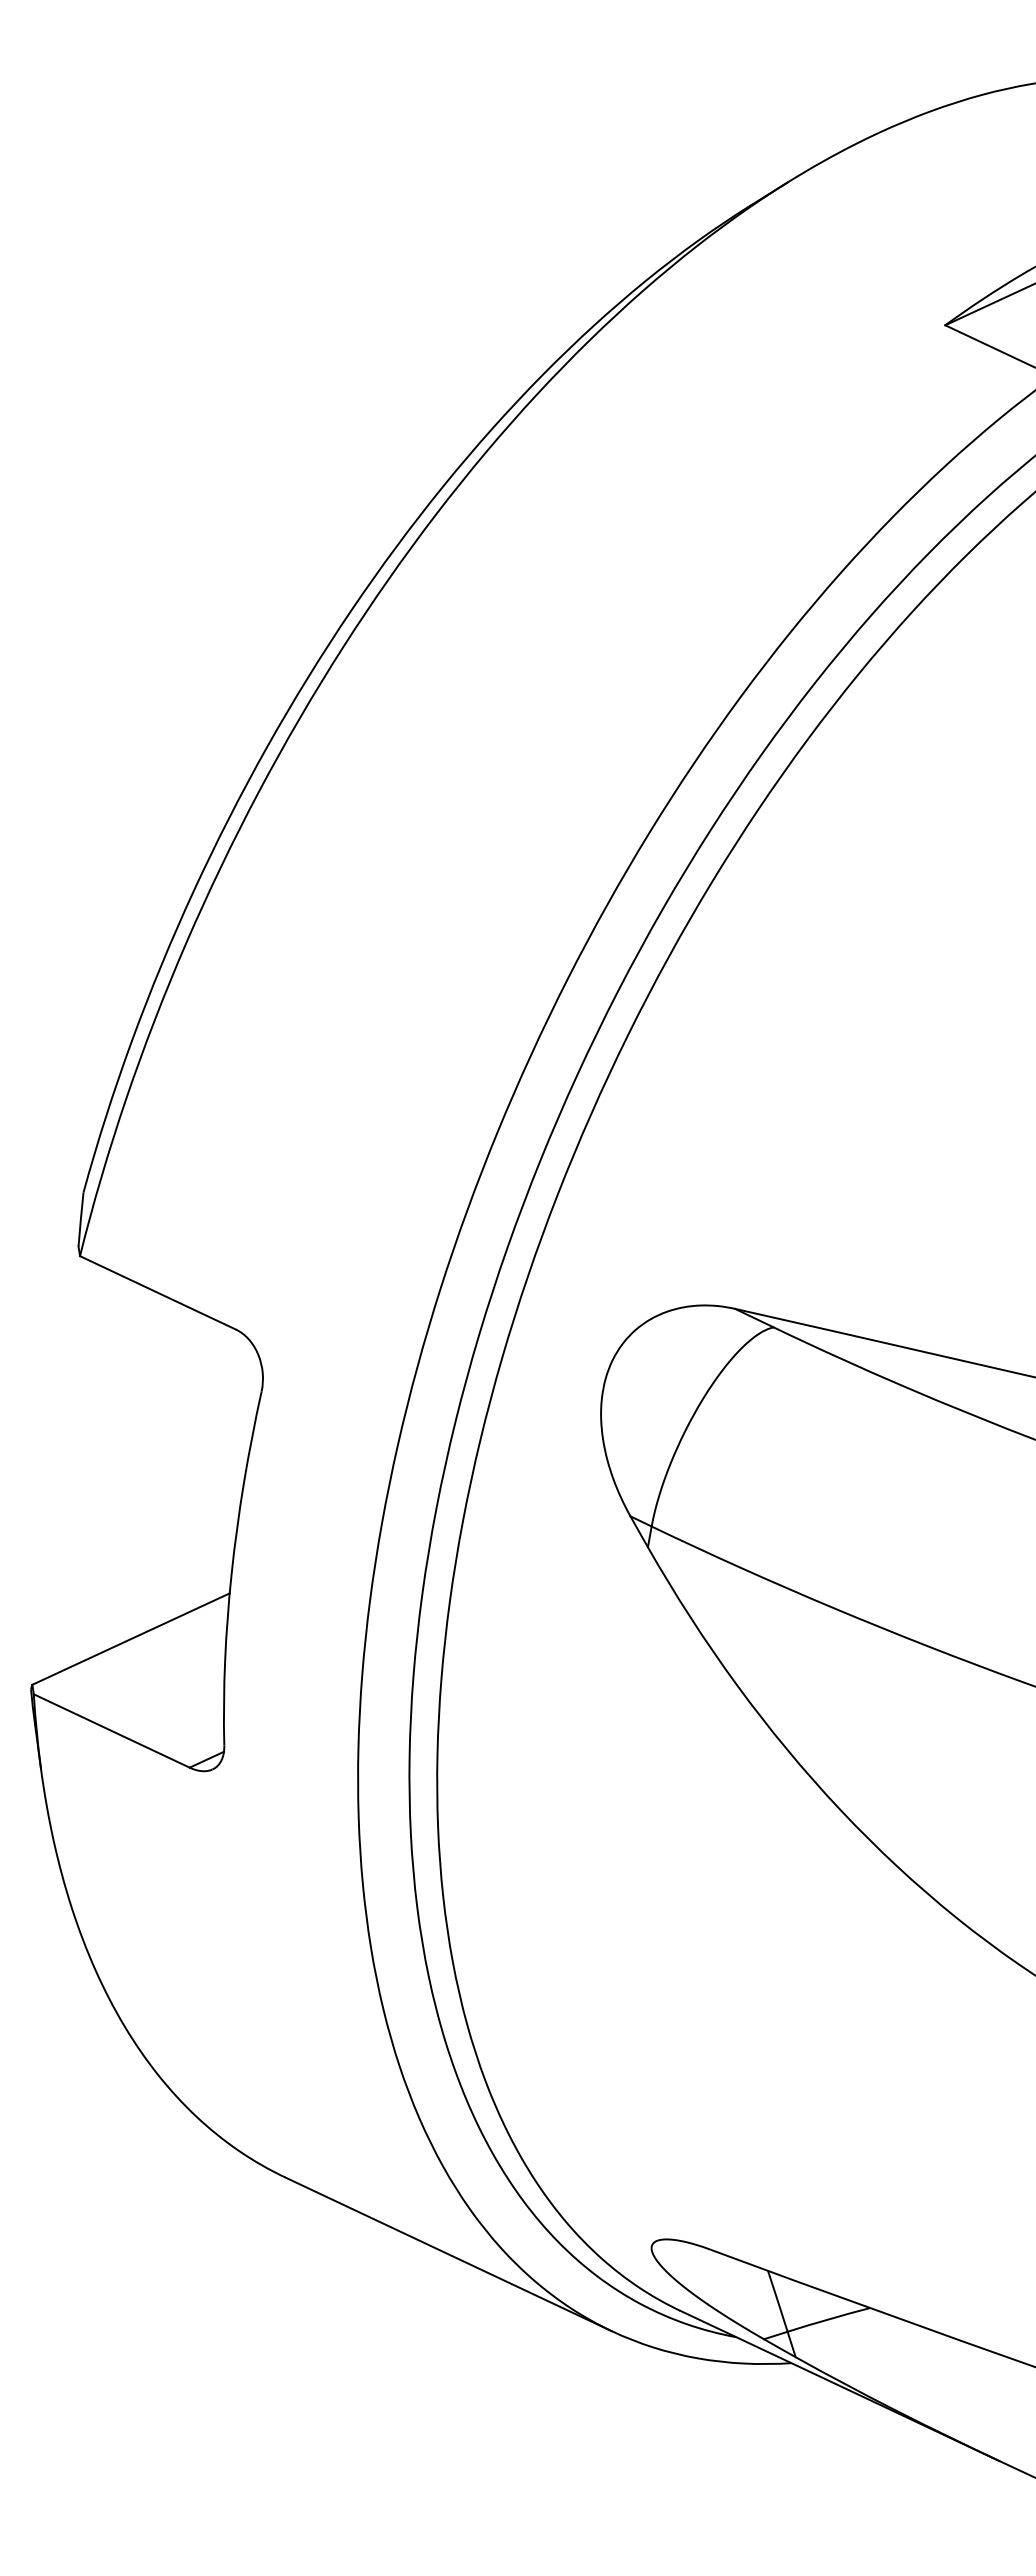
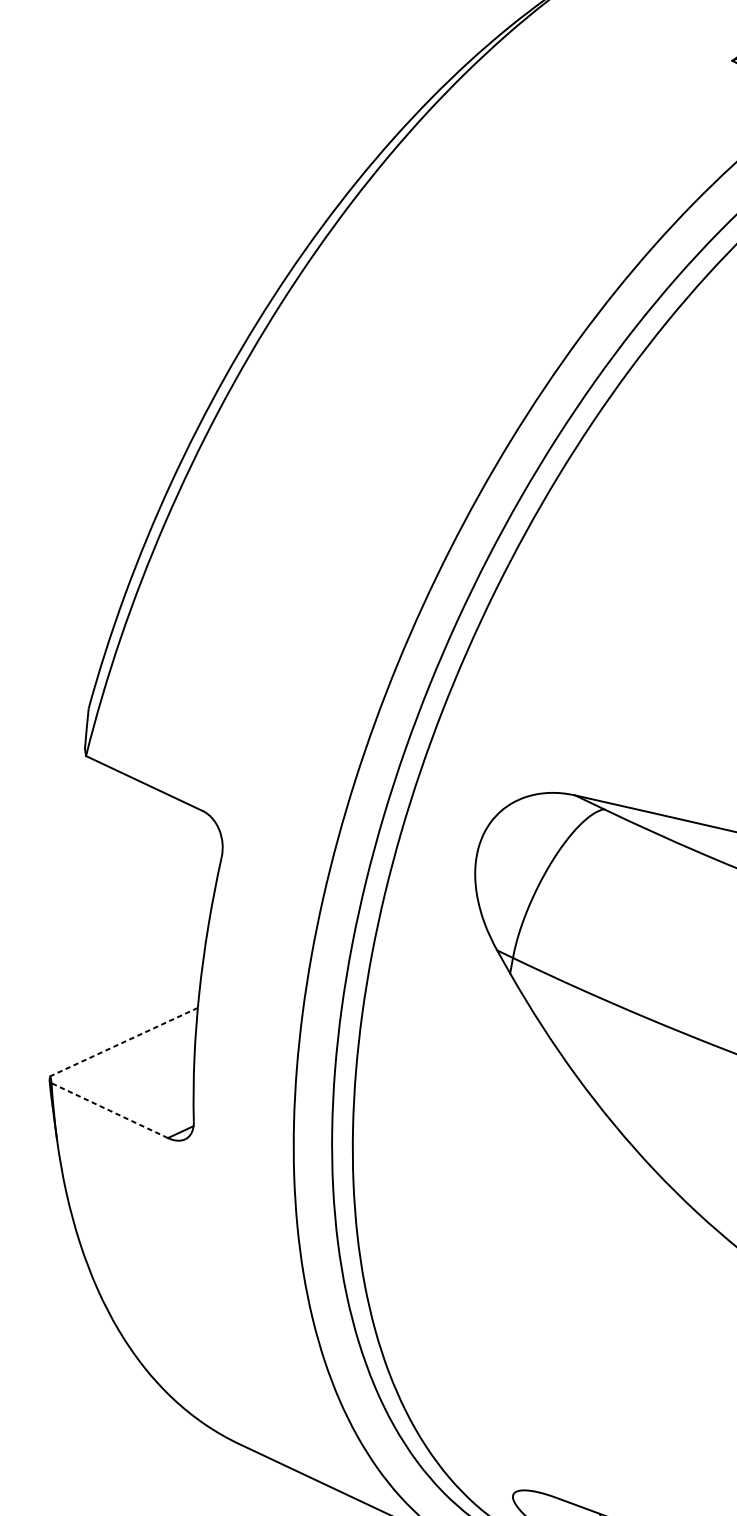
line: (131, 1639) -> (124, 1042), solid -> dashed
line: (111, 1730) -> (109, 1110), solid -> dashed

